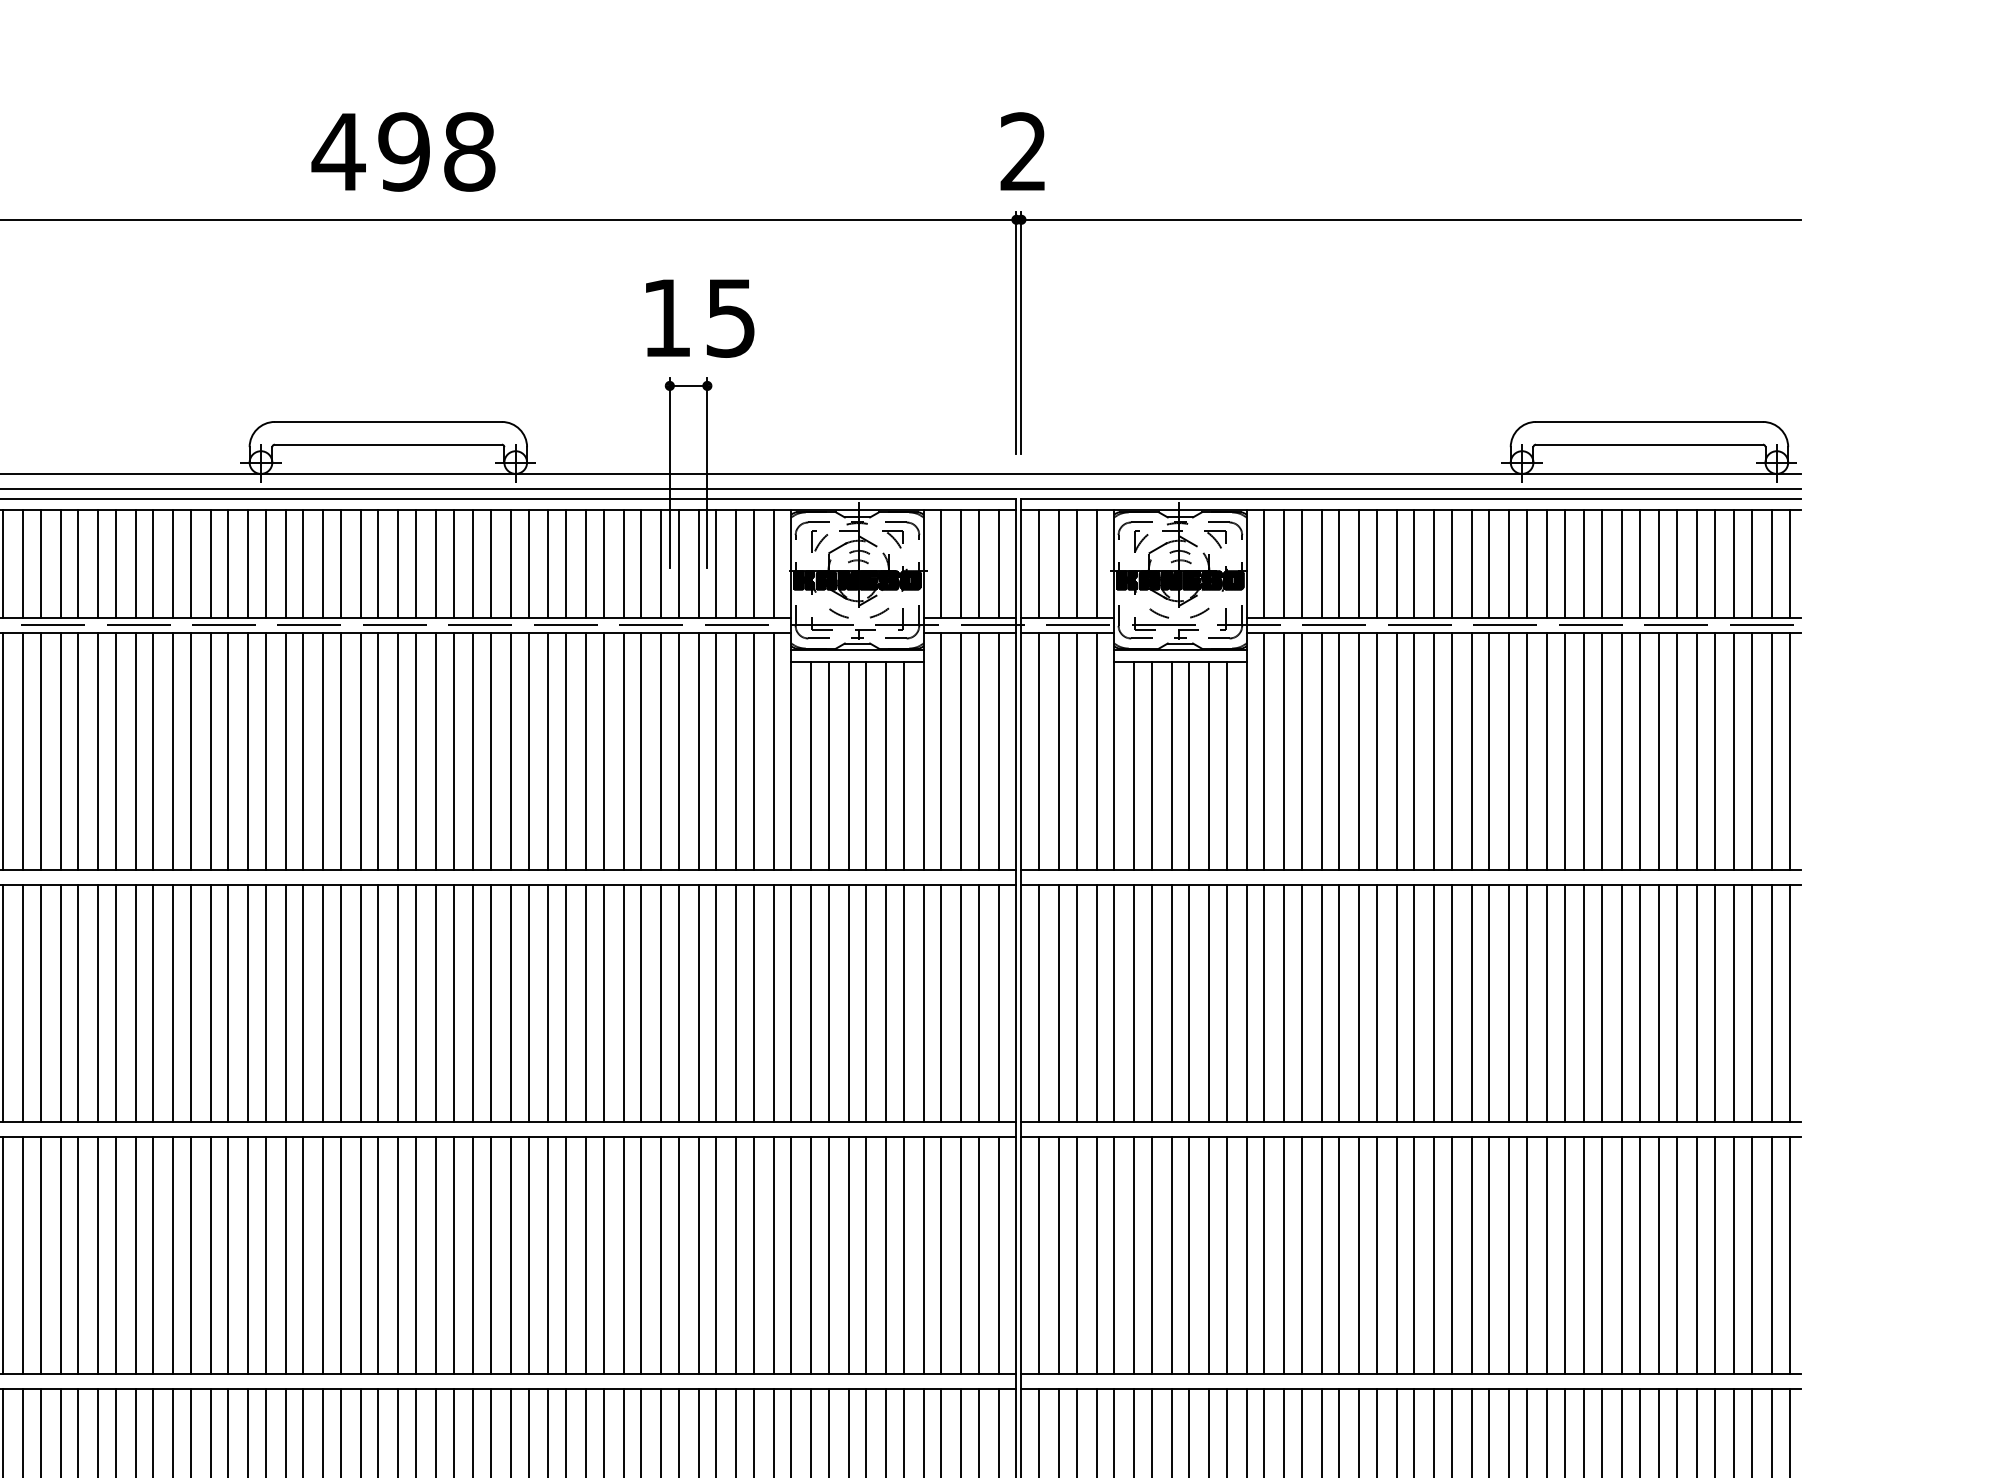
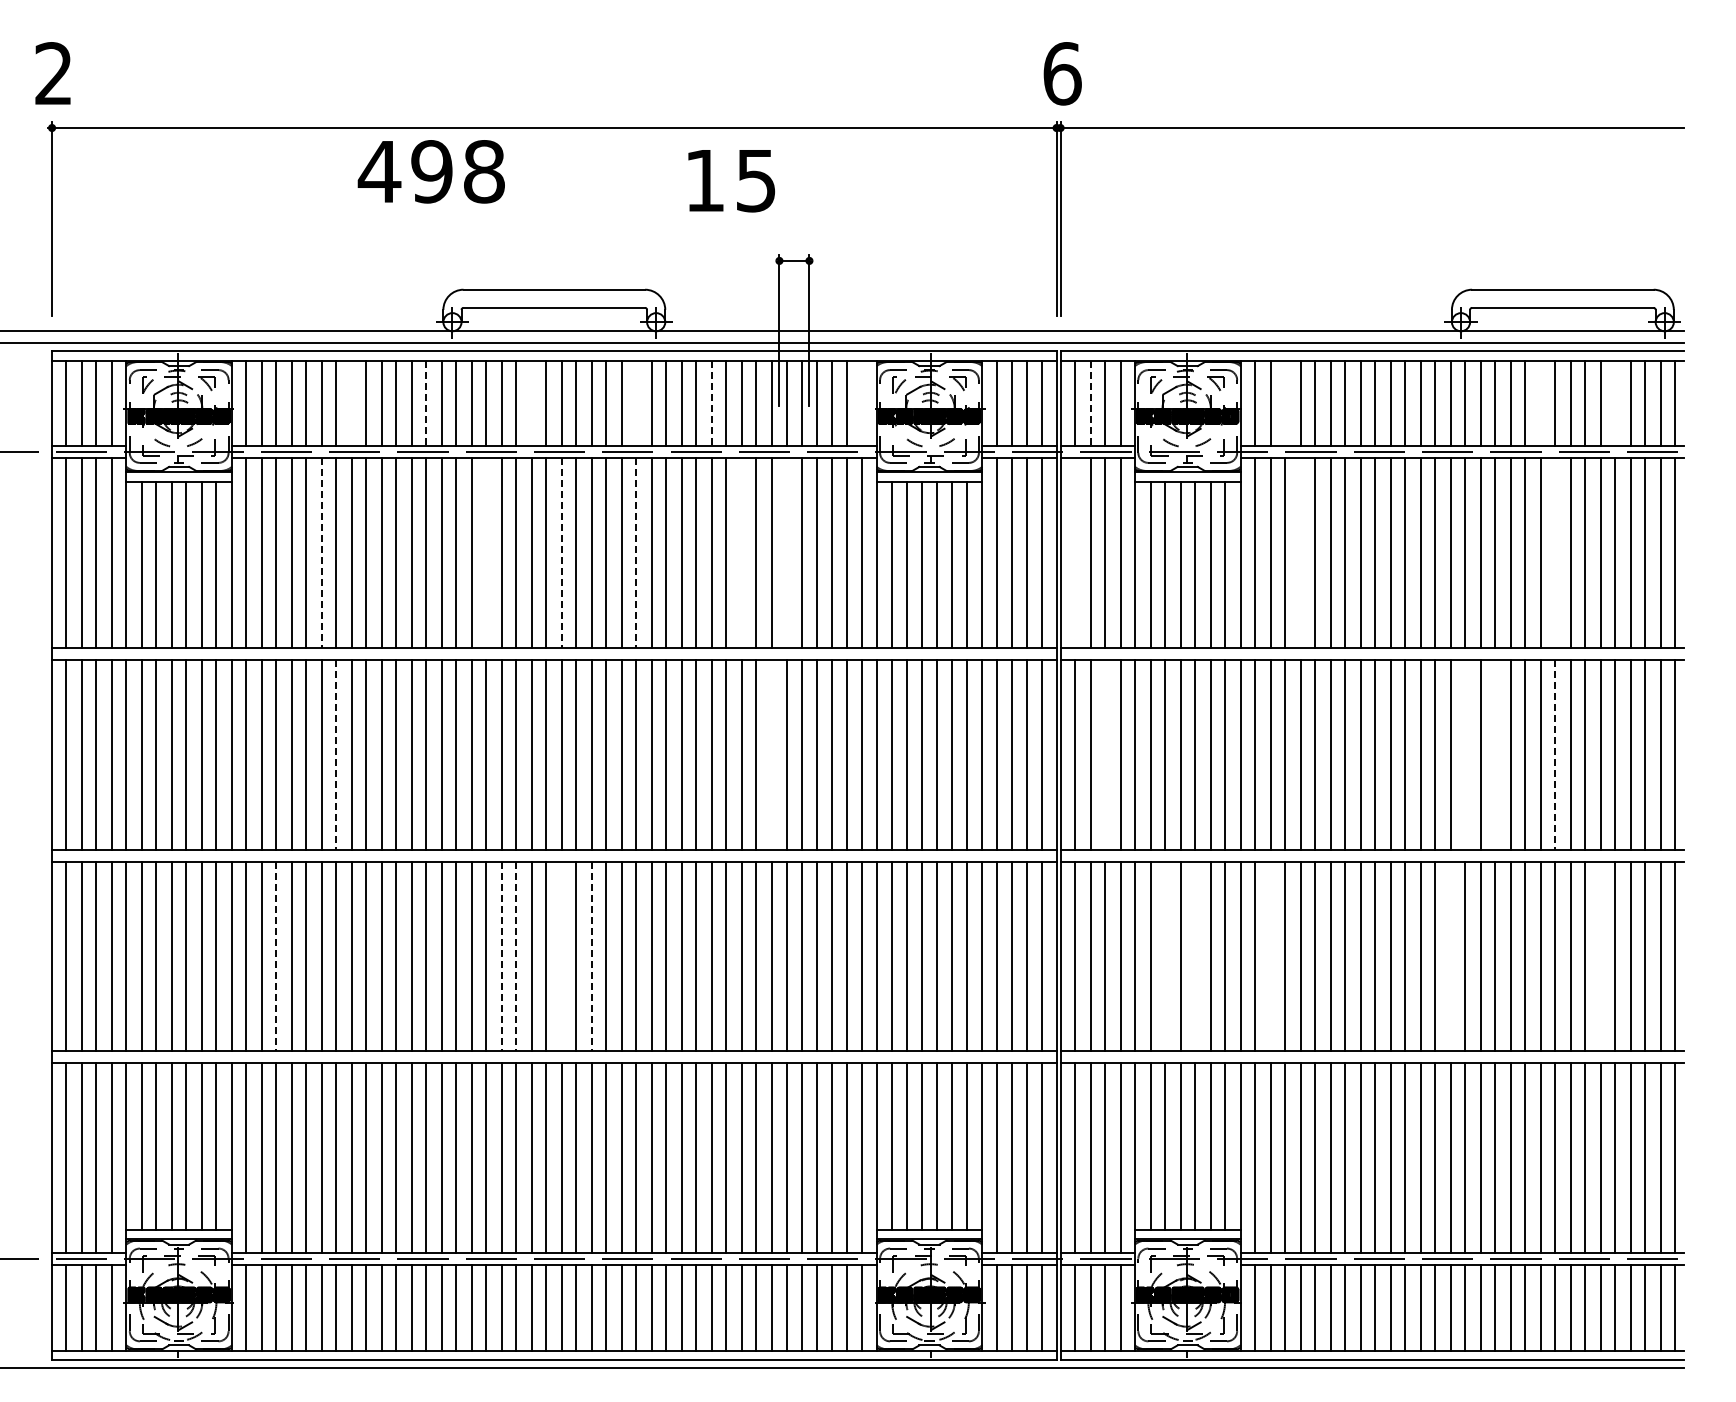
text: (402, 151) -> (430, 171), moved
text: (1023, 151) -> (1062, 73), 2 -> 6
text: (699, 319) -> (731, 181), moved
line: (136, 564) -> (352, 403), removed
line: (228, 564) -> (426, 403), solid -> dashed
line: (361, 564) -> (532, 403), removed
line: (491, 564) -> (636, 403), removed
line: (586, 564) -> (712, 403), solid -> dashed
line: (773, 564) -> (862, 403), removed
line: (1058, 564) -> (1090, 403), solid -> dashed
line: (1301, 564) -> (1284, 403), removed
line: (1621, 564) -> (1540, 403), removed
line: (1714, 564) -> (1614, 403), removed
line: (303, 750) -> (486, 552), removed
line: (623, 750) -> (742, 552), removed
line: (678, 750) -> (786, 552), removed
line: (1038, 750) -> (1074, 552), removed
line: (1321, 750) -> (1300, 552), removed
line: (1638, 750) -> (1554, 552), removed
line: (98, 751) -> (322, 553), solid -> dashed
line: (398, 751) -> (562, 553), solid -> dashed
line: (491, 751) -> (636, 553), solid -> dashed
line: (116, 1003) -> (336, 754), solid -> dashed
line: (661, 1003) -> (772, 754), removed
line: (1076, 1003) -> (1104, 754), removed
line: (1526, 1003) -> (1464, 754), removed
line: (1563, 1003) -> (1494, 754), removed
line: (1638, 1003) -> (1554, 754), solid -> dashed
line: (40, 1255) -> (276, 956), solid -> dashed
line: (323, 1255) -> (502, 956), solid -> dashed
line: (341, 1255) -> (516, 956), solid -> dashed
line: (398, 1255) -> (562, 956), removed
line: (436, 1255) -> (592, 956), solid -> dashed
line: (1151, 1255) -> (1164, 956), removed
line: (1188, 1255) -> (1194, 956), removed
line: (1283, 1255) -> (1270, 956), removed
line: (1508, 1255) -> (1450, 956), removed
line: (1696, 1255) -> (1600, 956), removed

